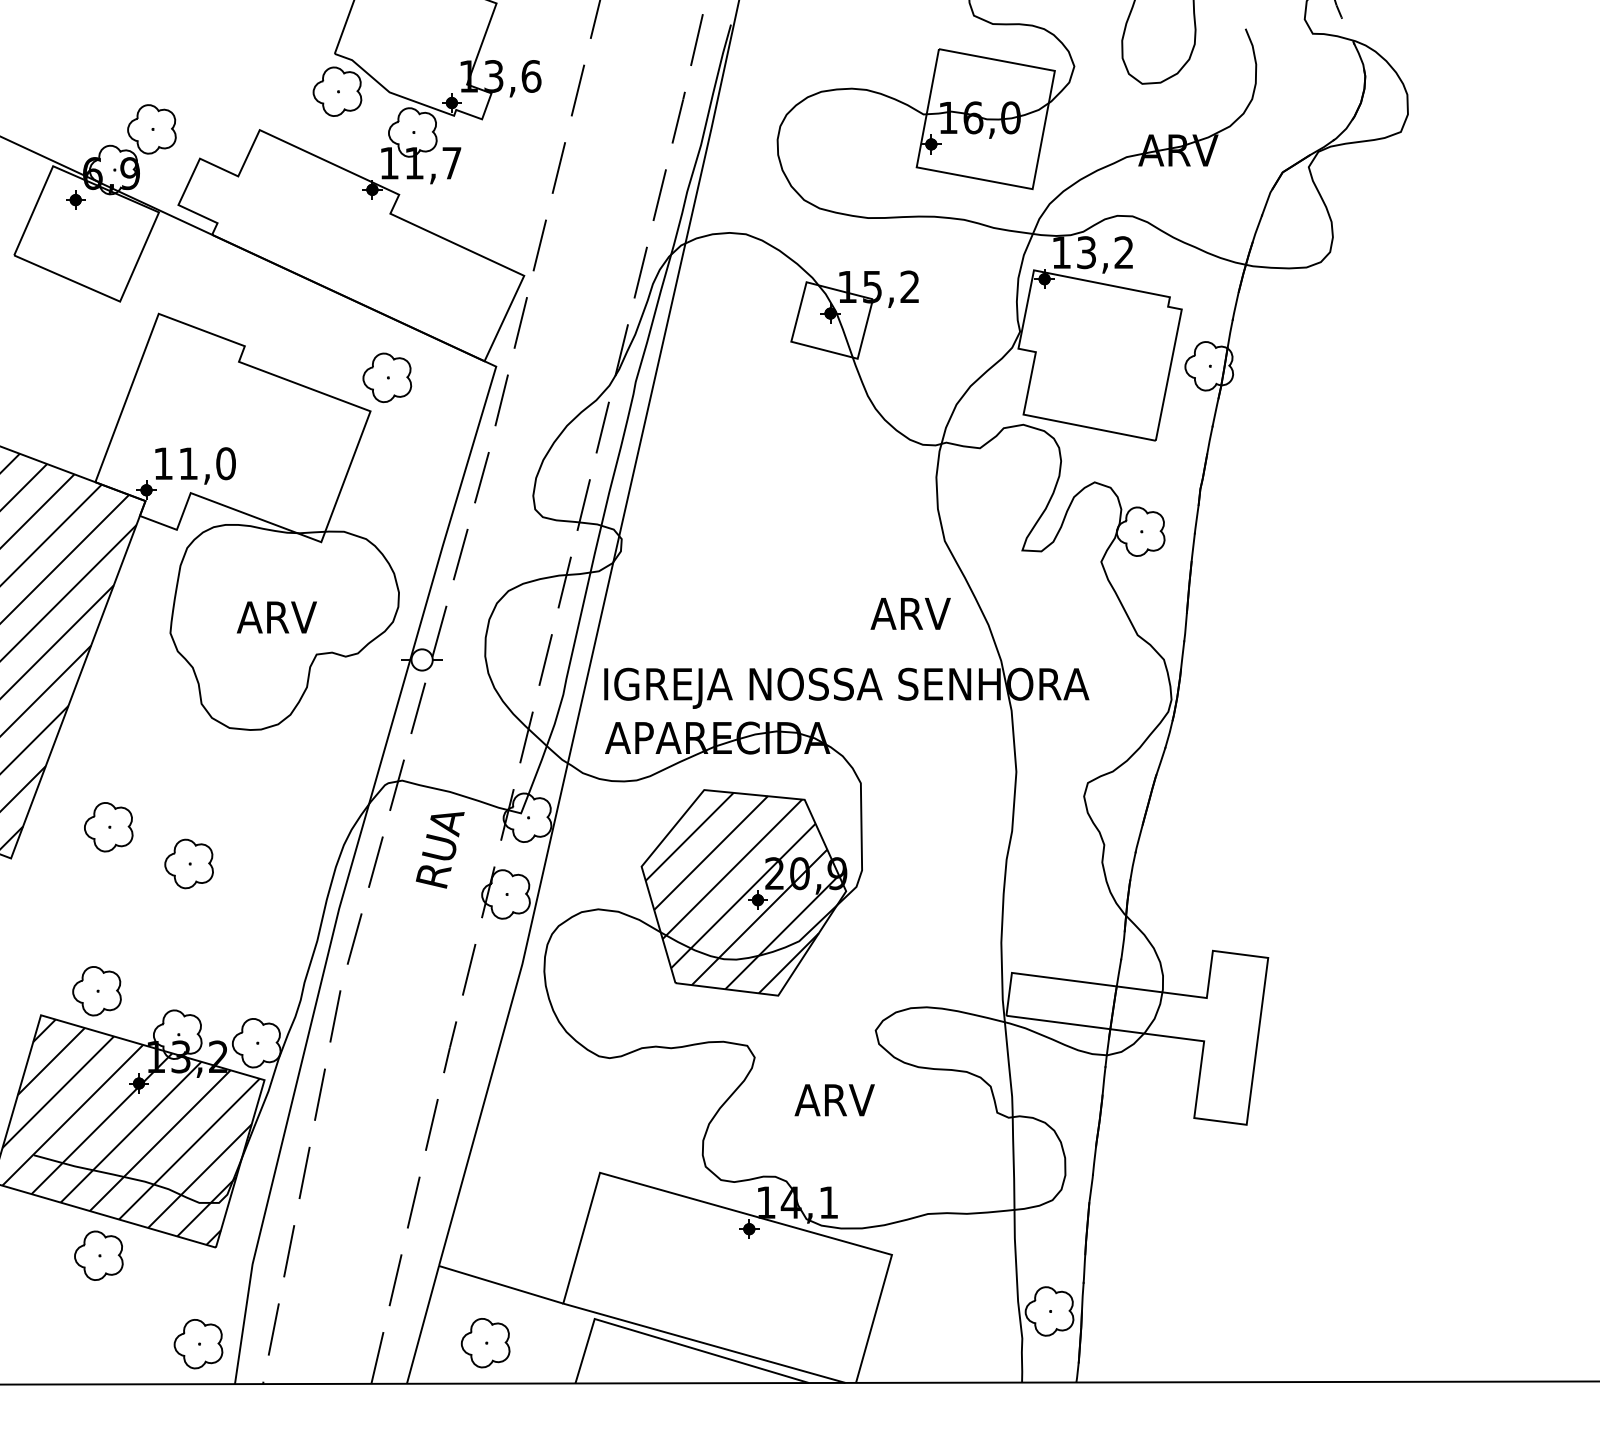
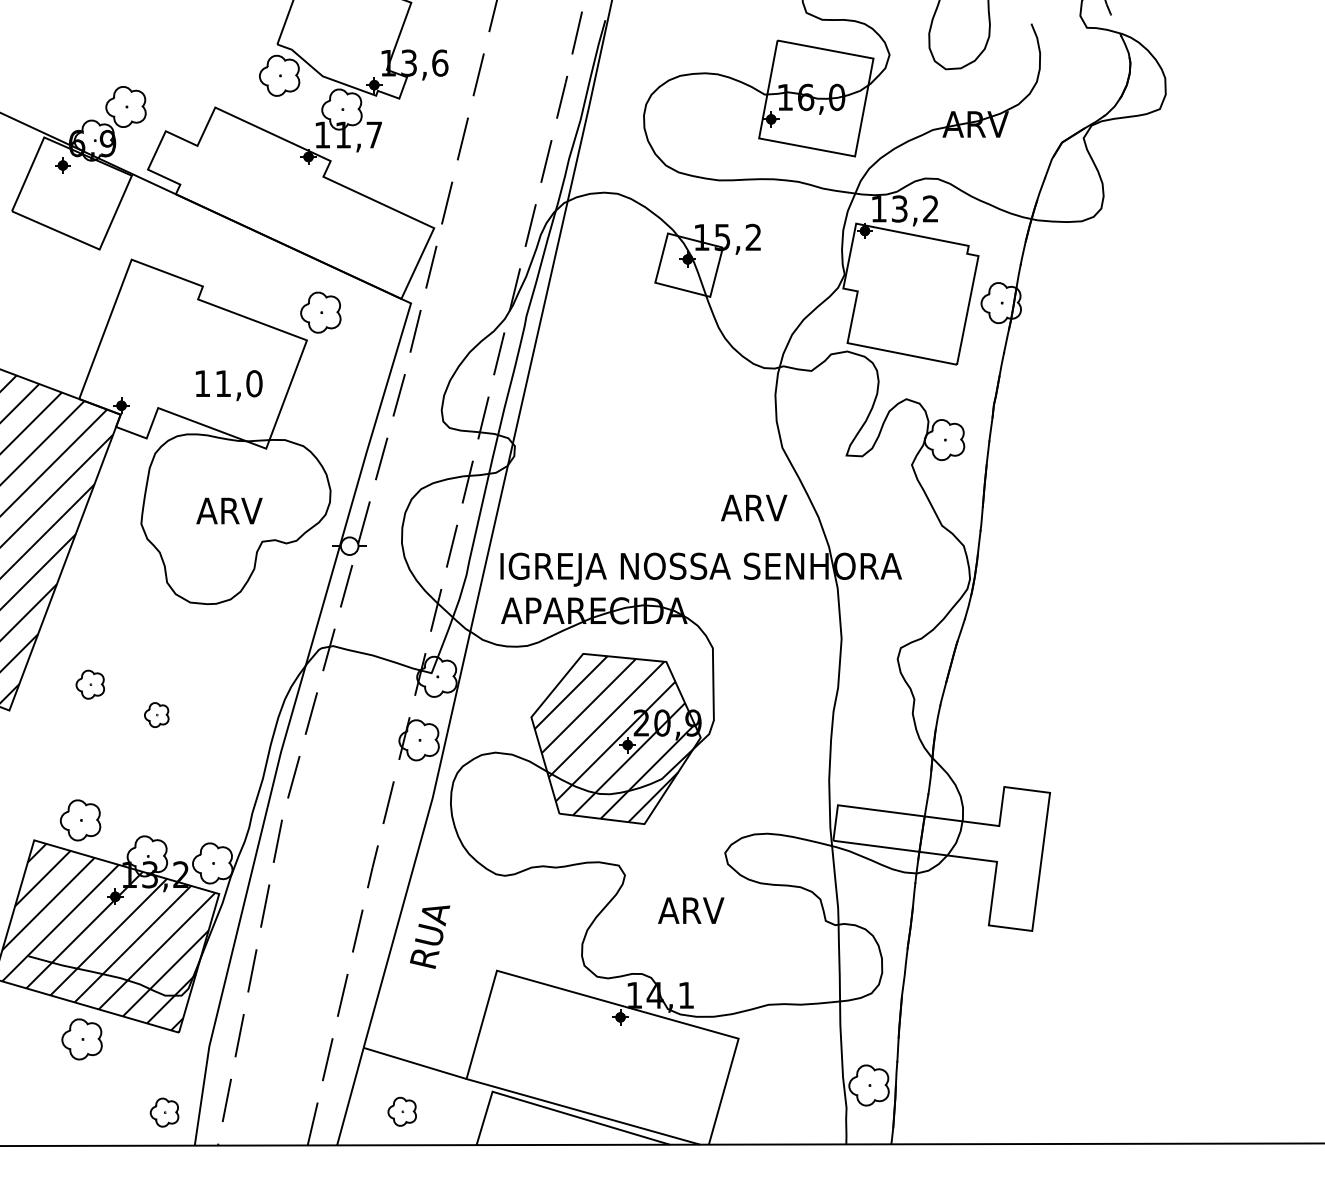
text: (195, 465) -> (229, 385), moved
part: (108, 827) -> (90, 684), size x0.7
text: (439, 850) -> (429, 937), moved
part: (188, 863) -> (156, 714), size x0.6
part: (485, 1343) -> (402, 1112), size x0.7
part: (198, 1344) -> (164, 1112), size x0.7

